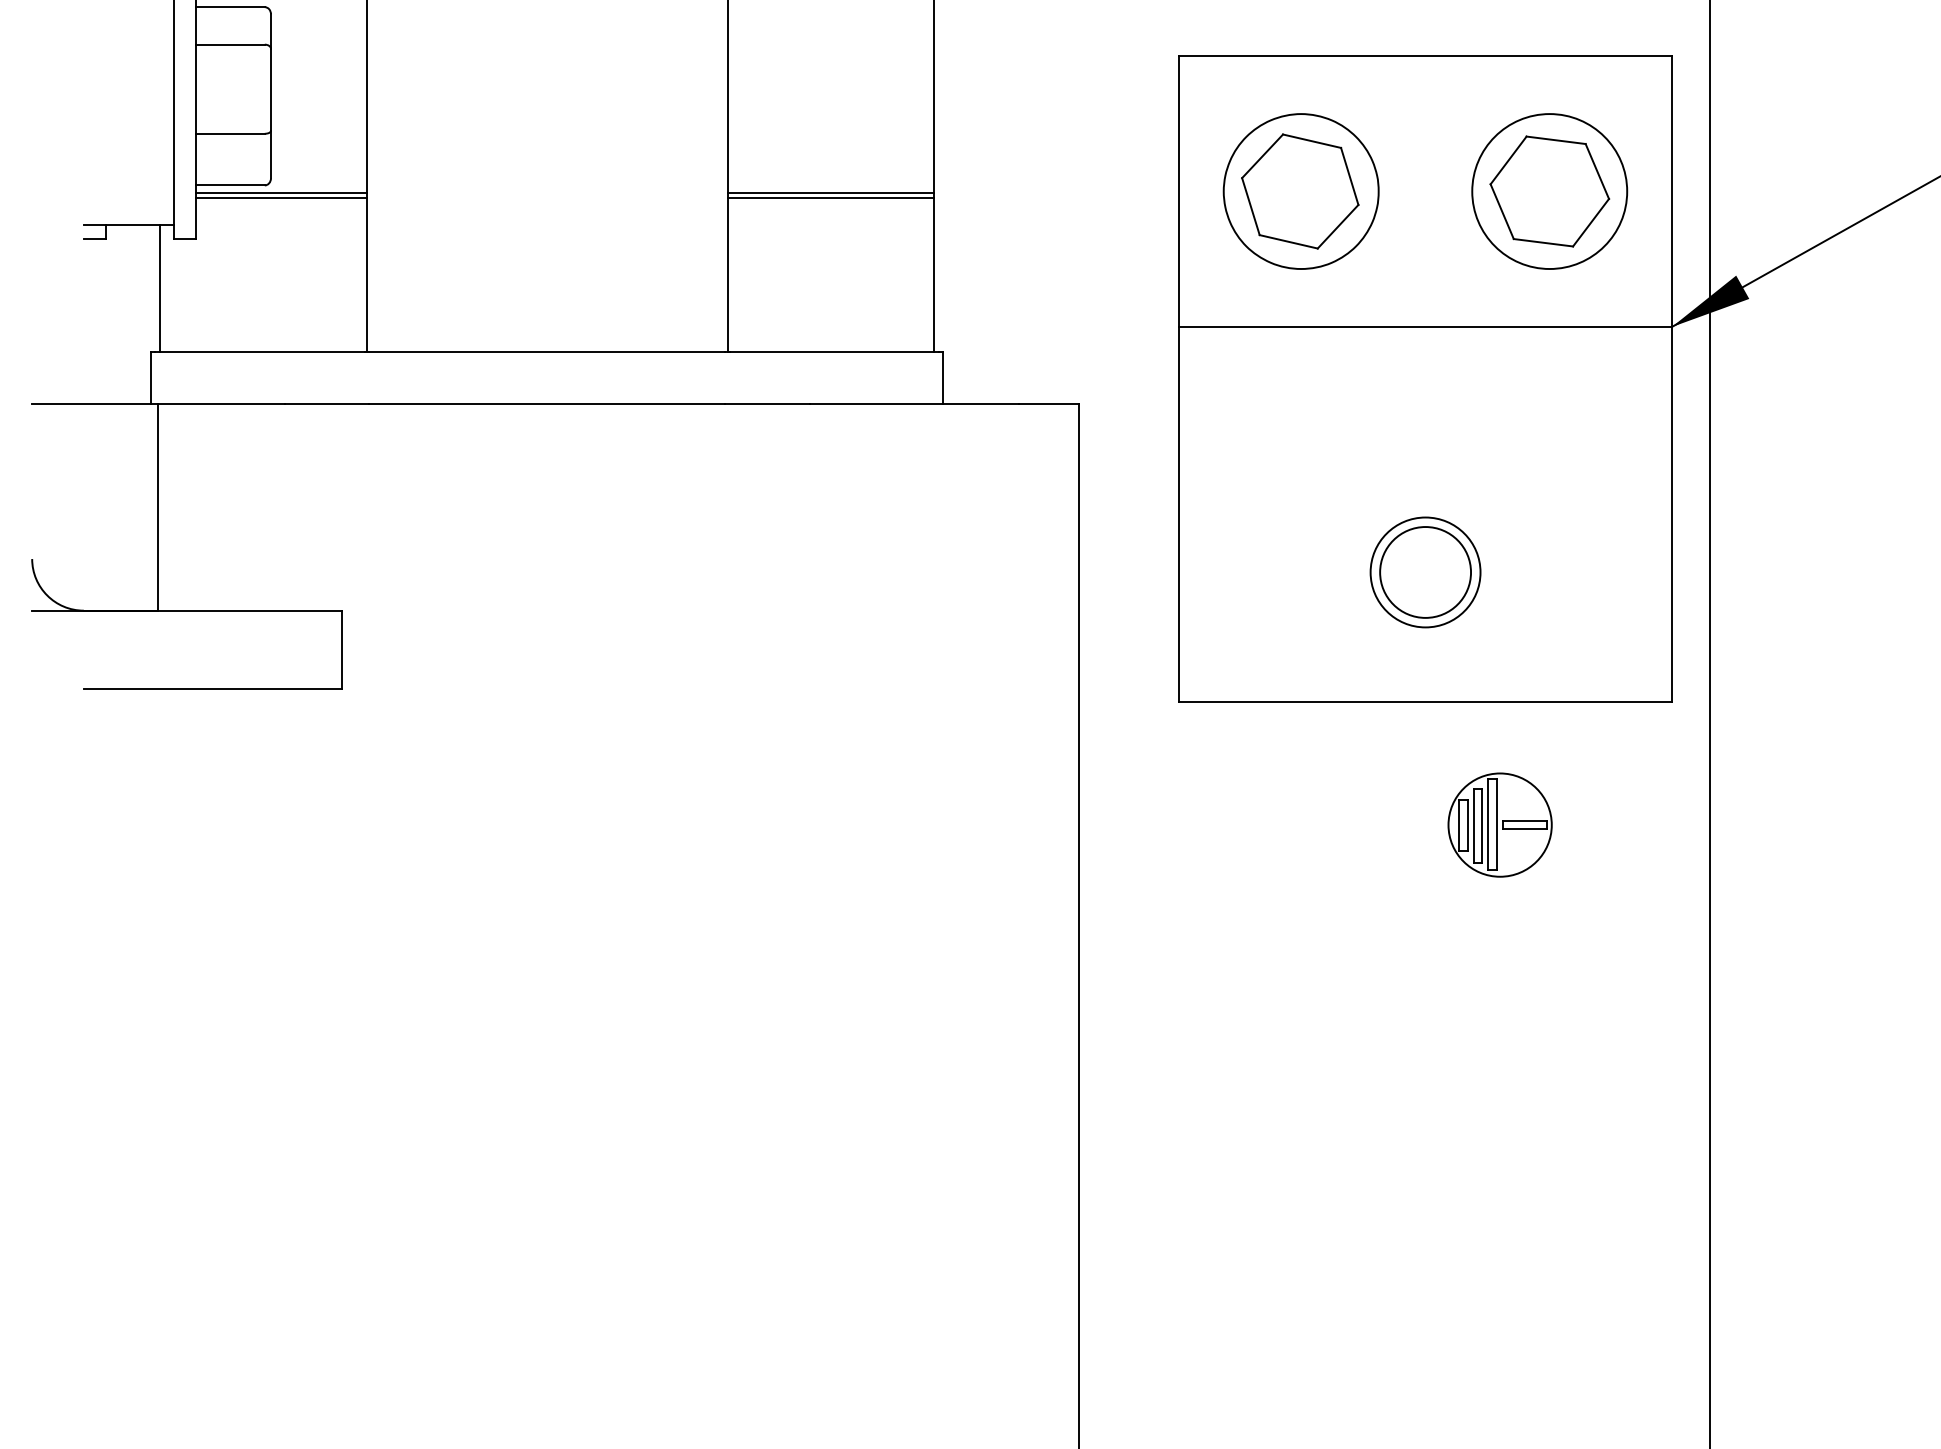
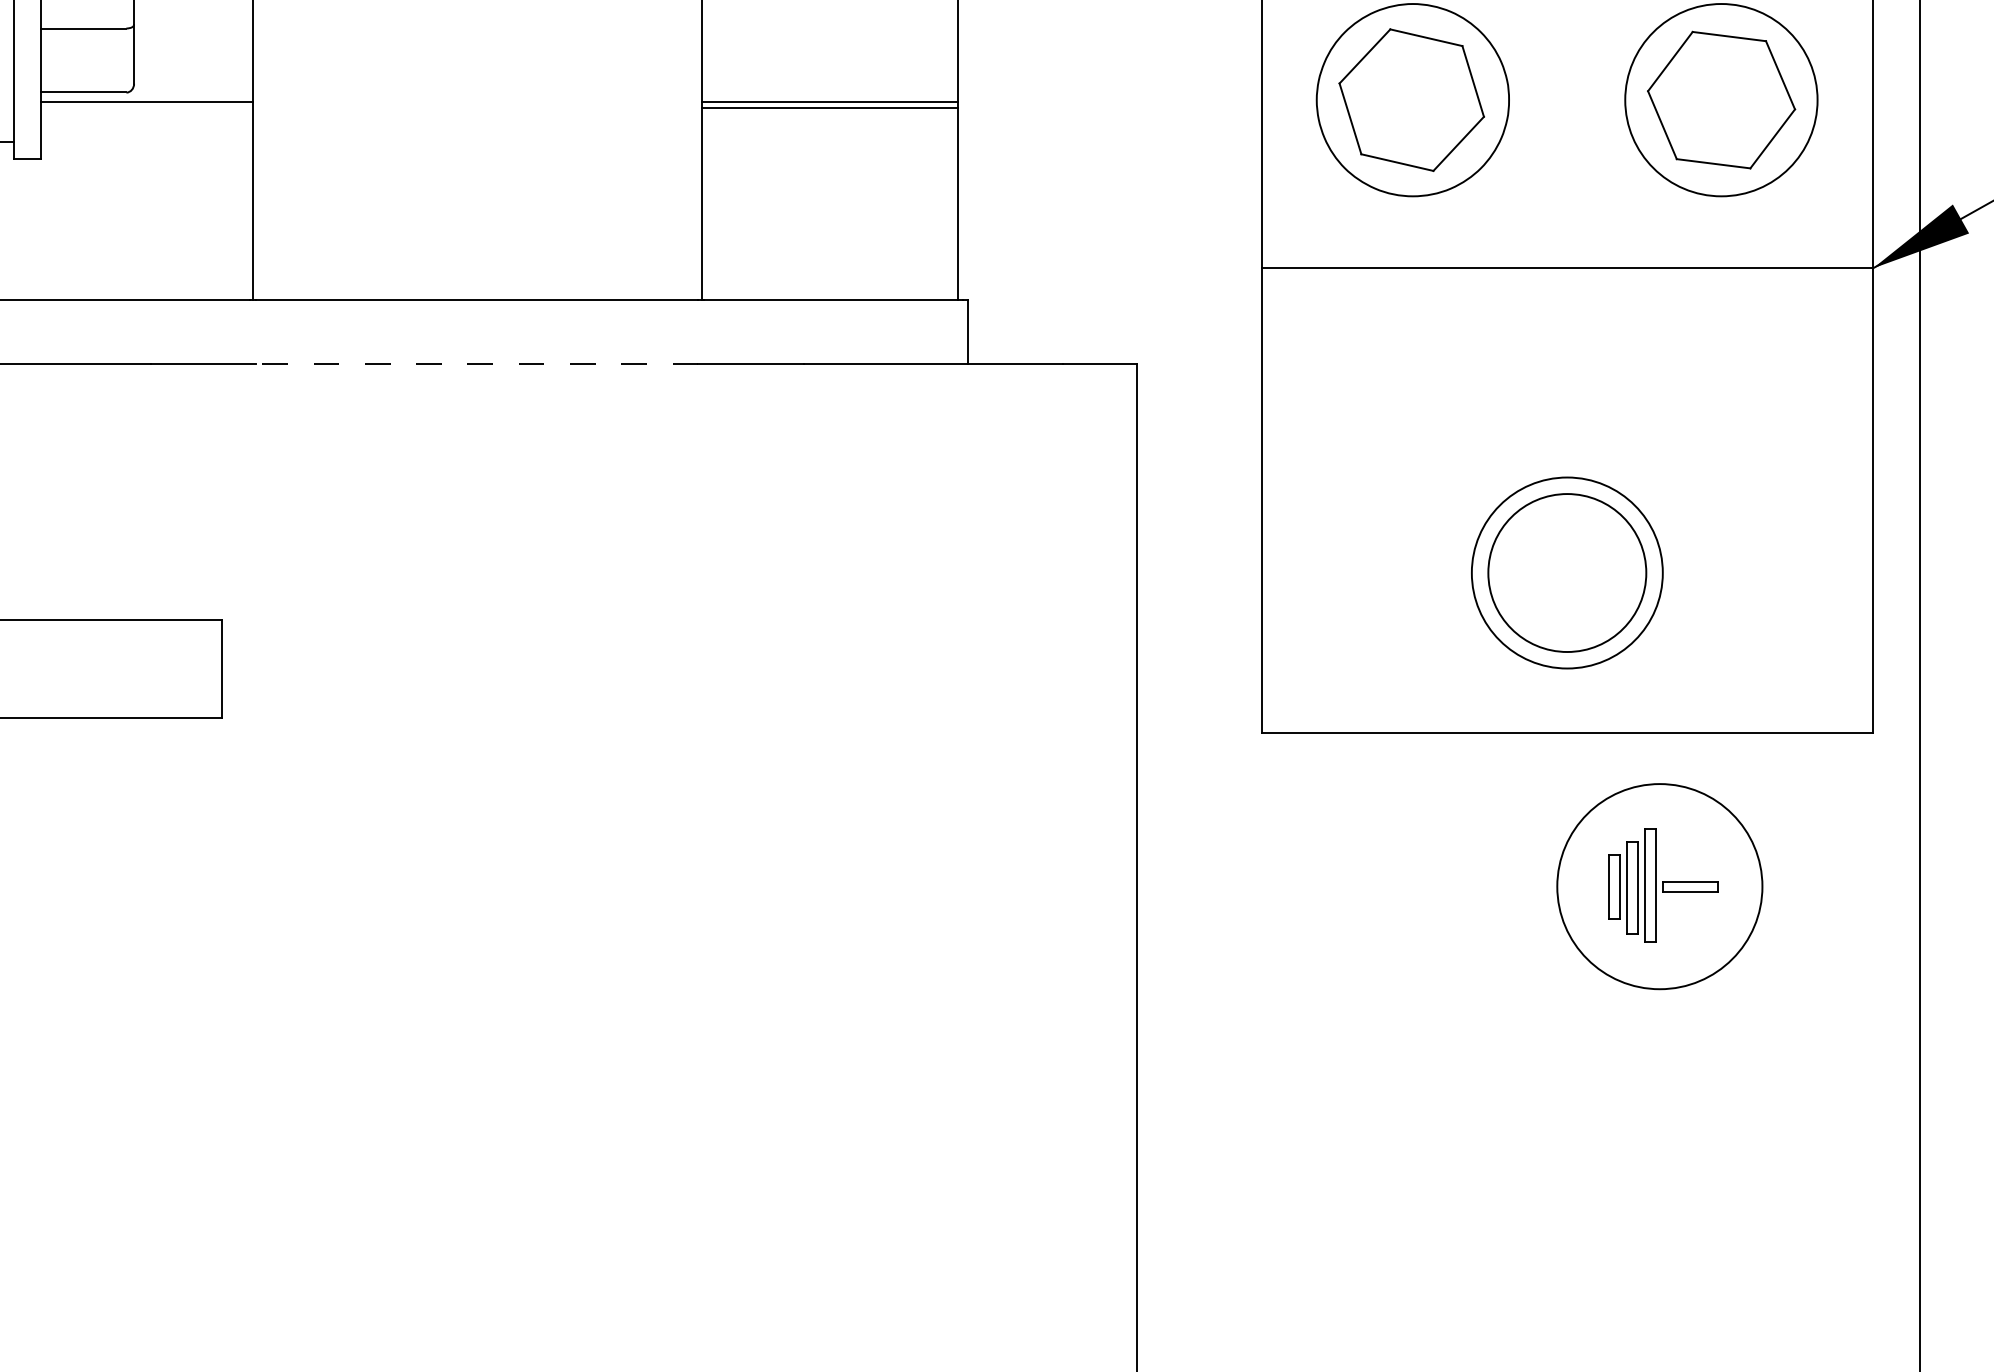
line: (280, 197) -> (145, 107), removed
line: (546, 404) -> (476, 364), solid -> dashed
part: (1425, 572) -> (1567, 573), size x1.4
circle: (1499, 824) -> (1659, 885), size x1.6

